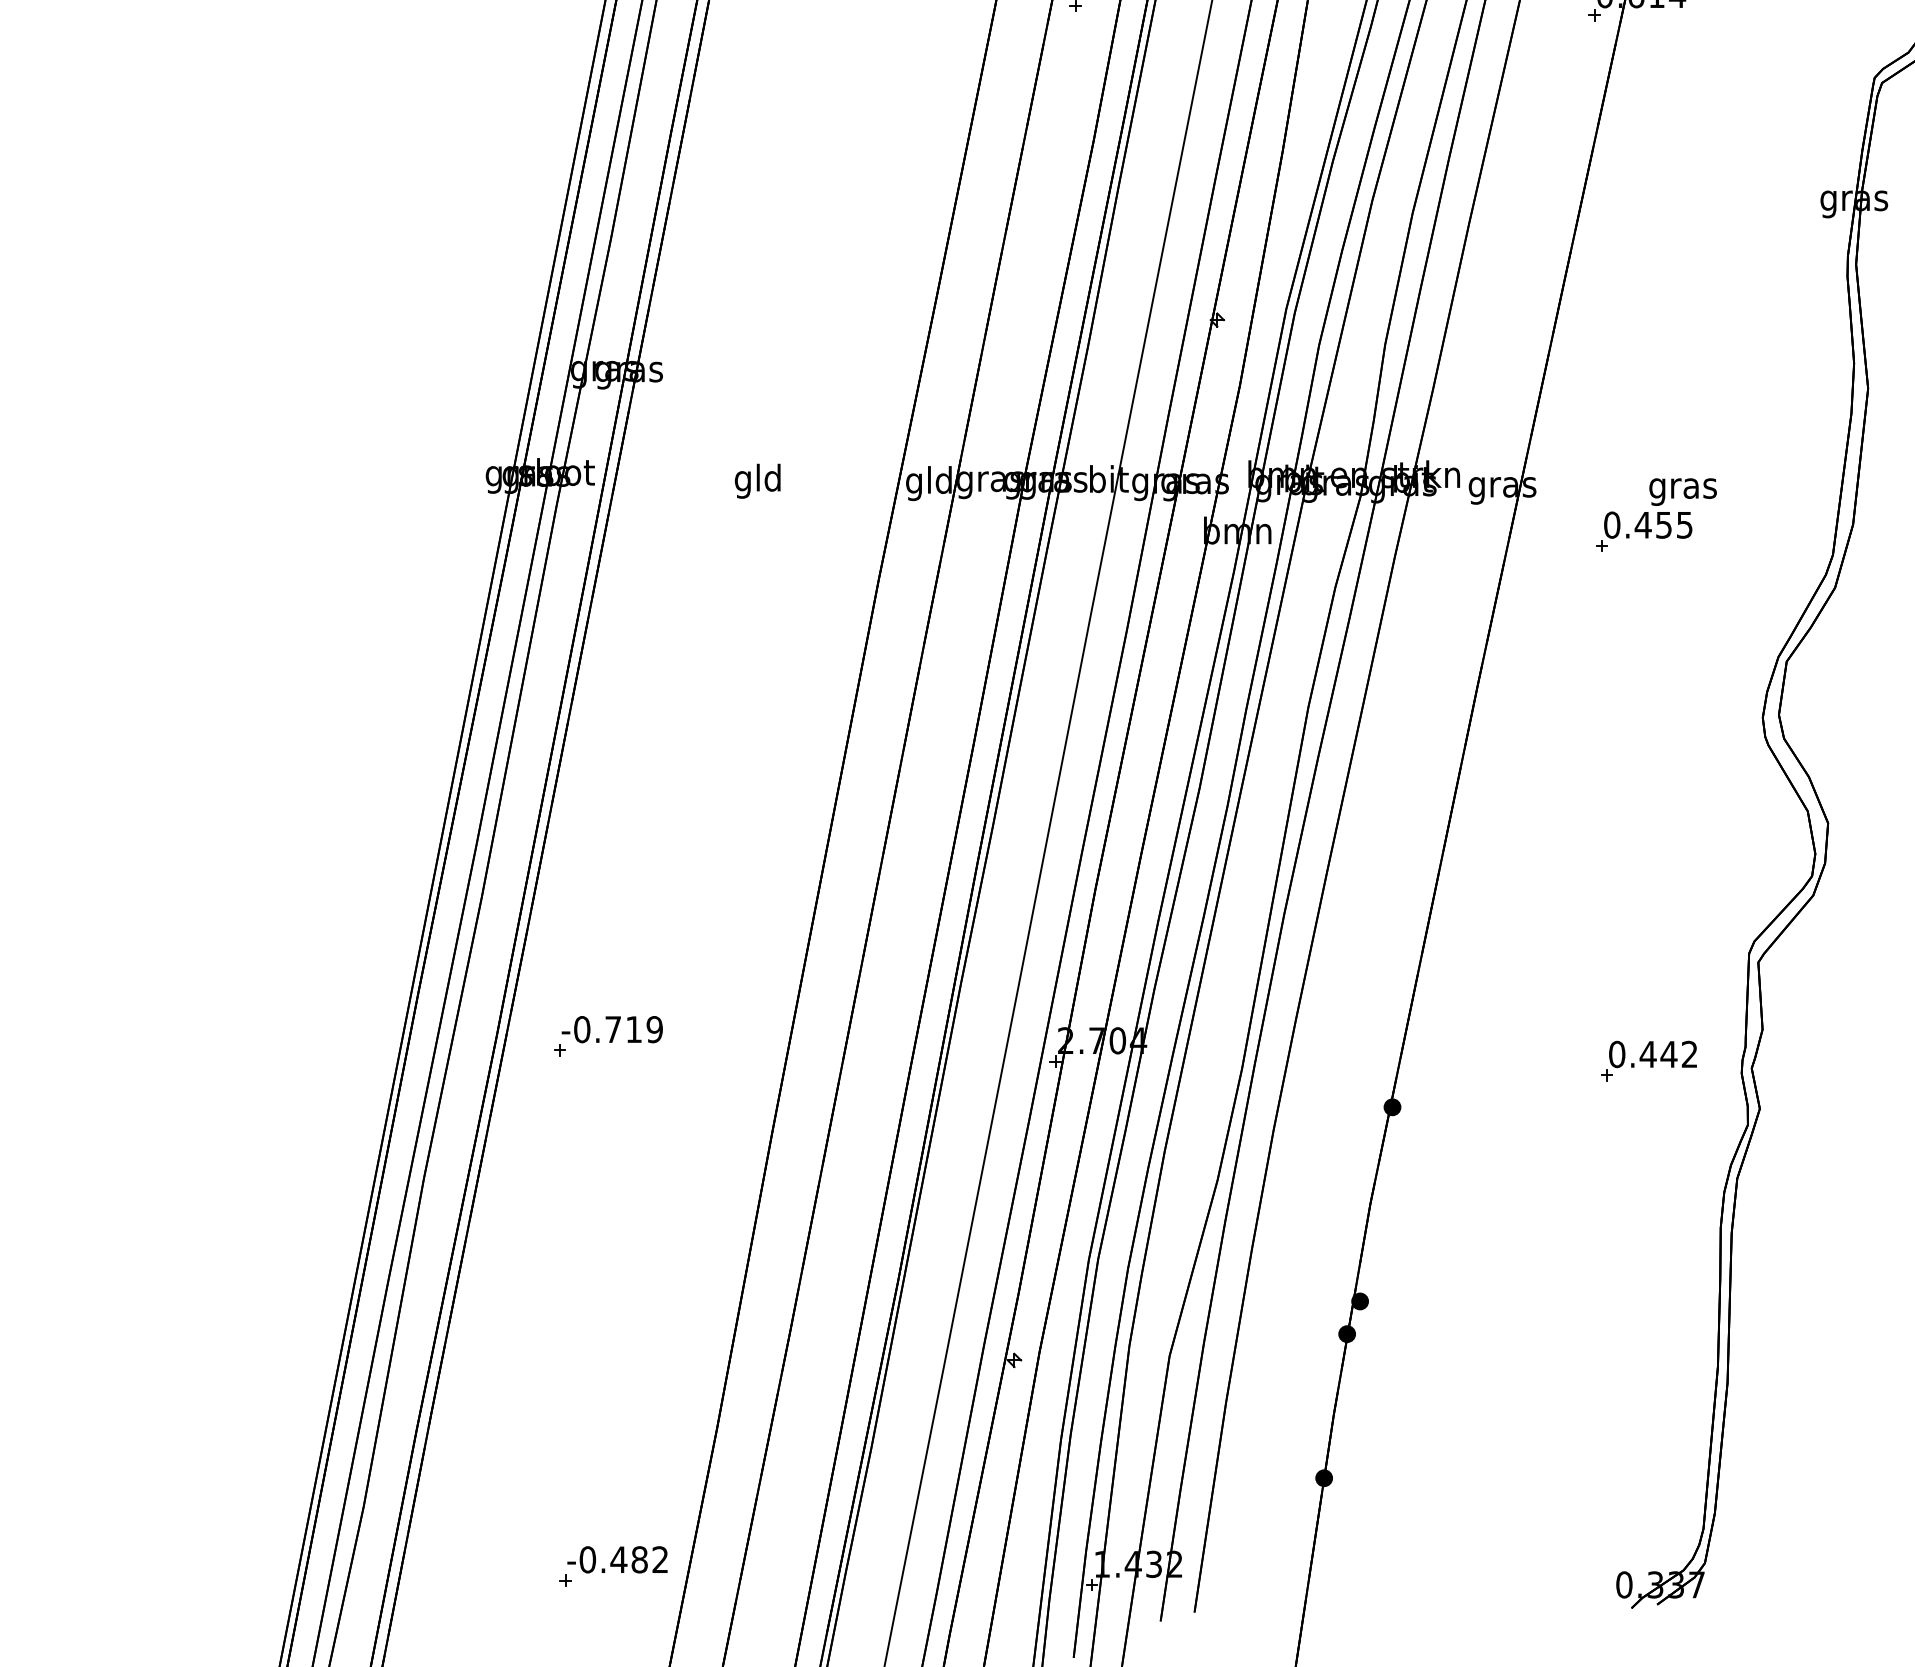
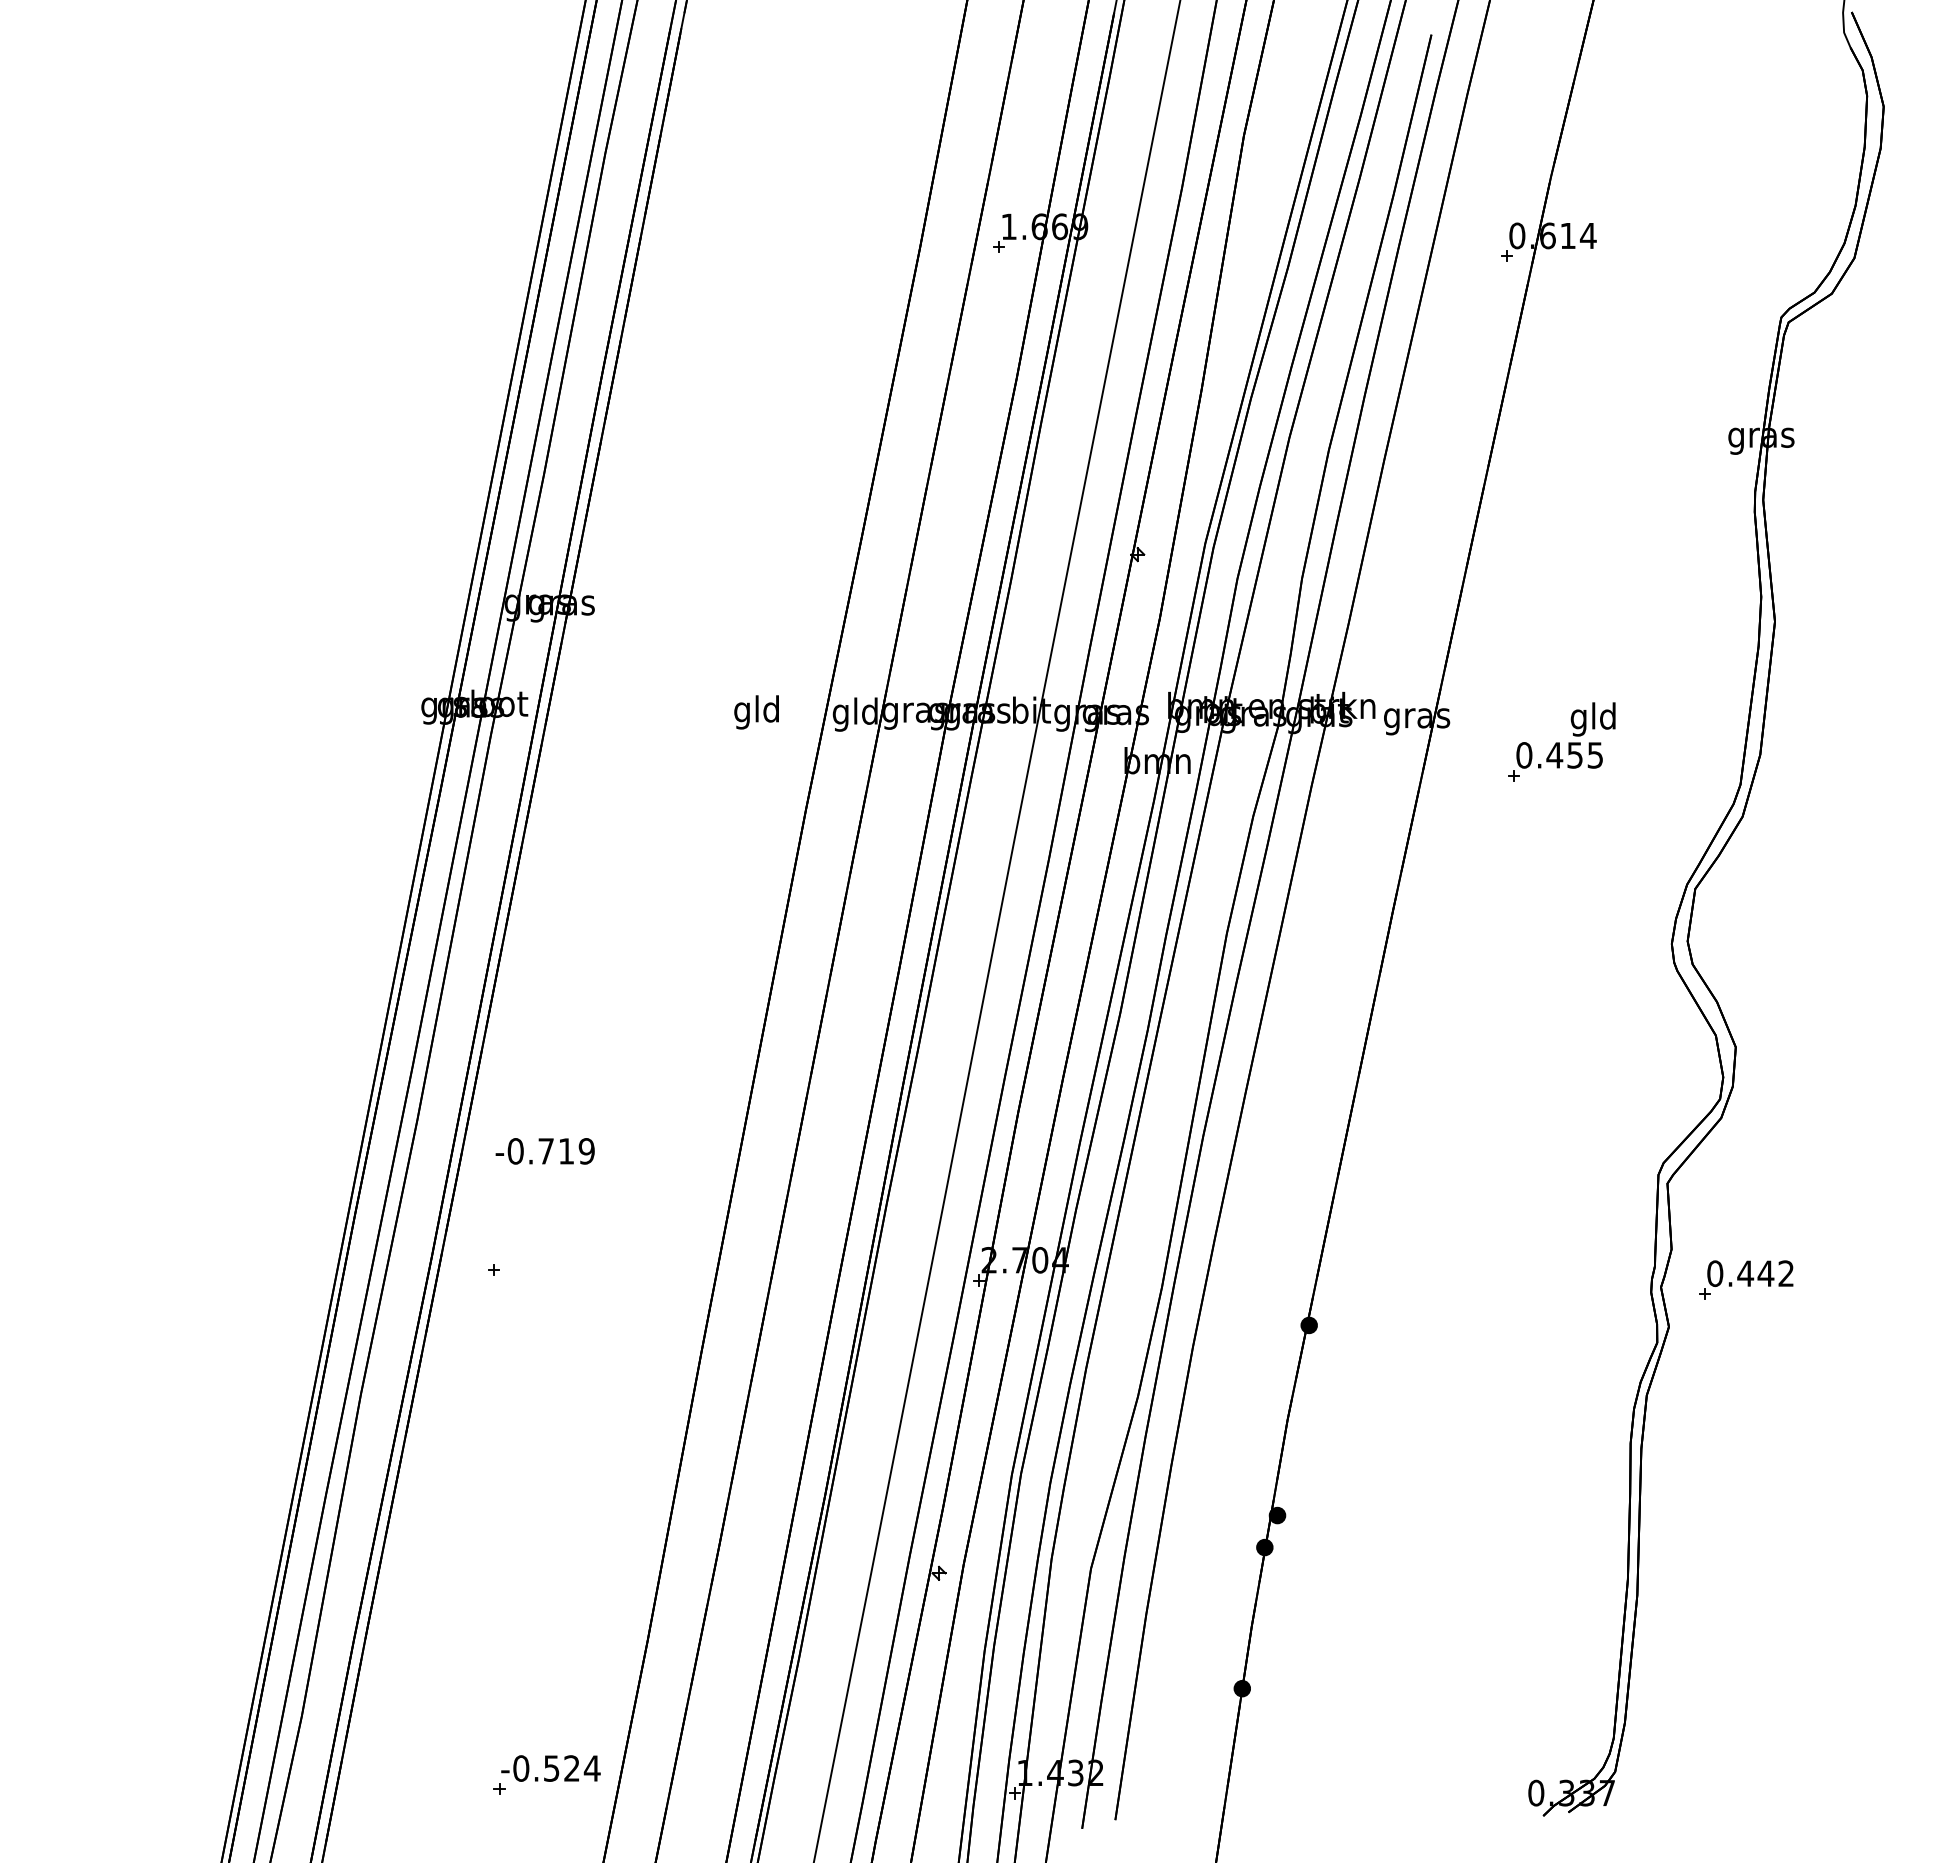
text: (757, 481) -> (756, 712), moved
text: (1682, 488) -> (1593, 719), gras -> gld
text: (611, 1029) -> (544, 1151), moved
part: (1649, 1060) -> (1746, 1279), moved
text: (639, 1559) -> (571, 1768), -0.482 -> -0.524

